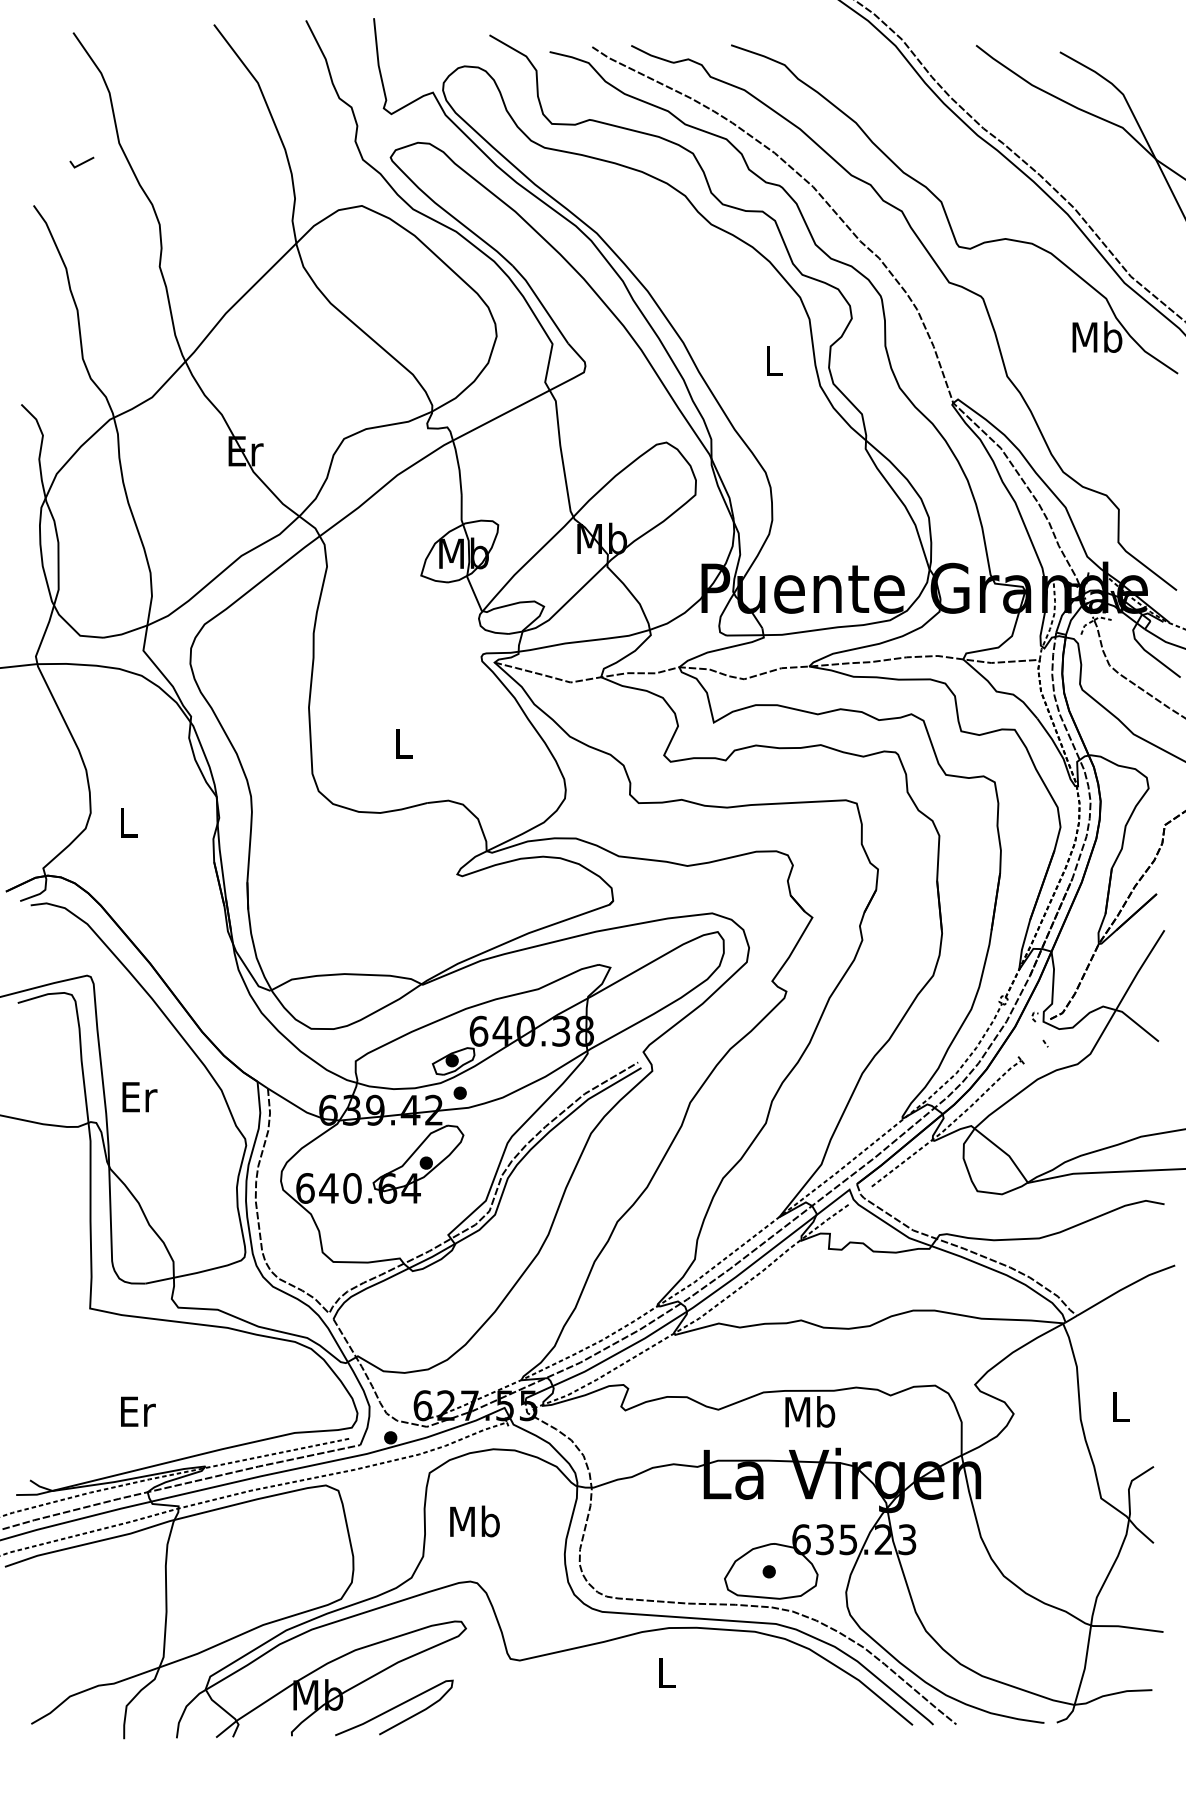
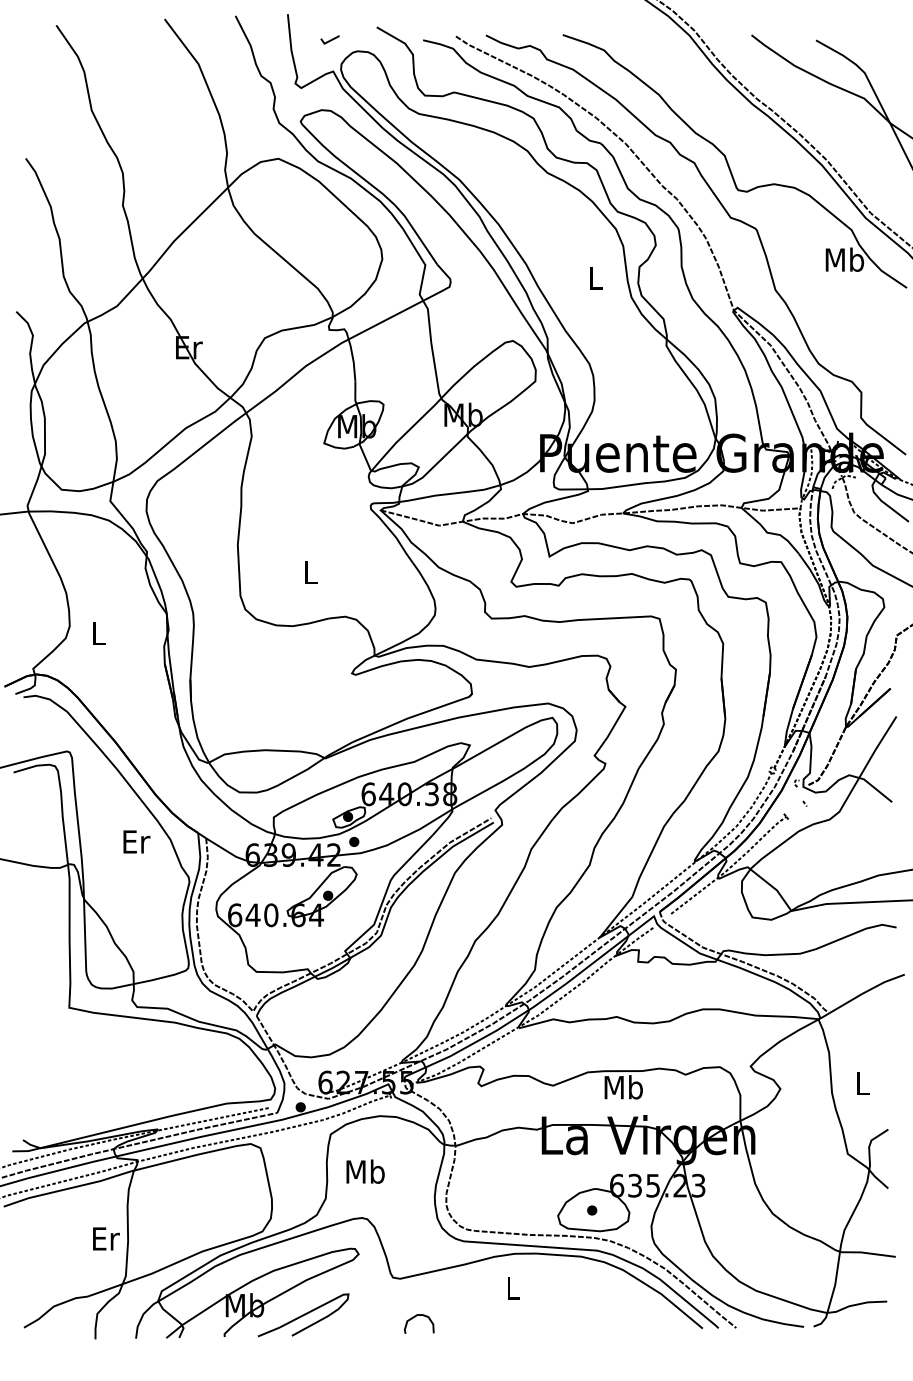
line: (81, 162) -> (329, 39), moved
text: (139, 1097) -> (136, 842), moved
text: (138, 1411) -> (106, 1238), moved
curve: (539, 1710) -> (415, 1317), added

